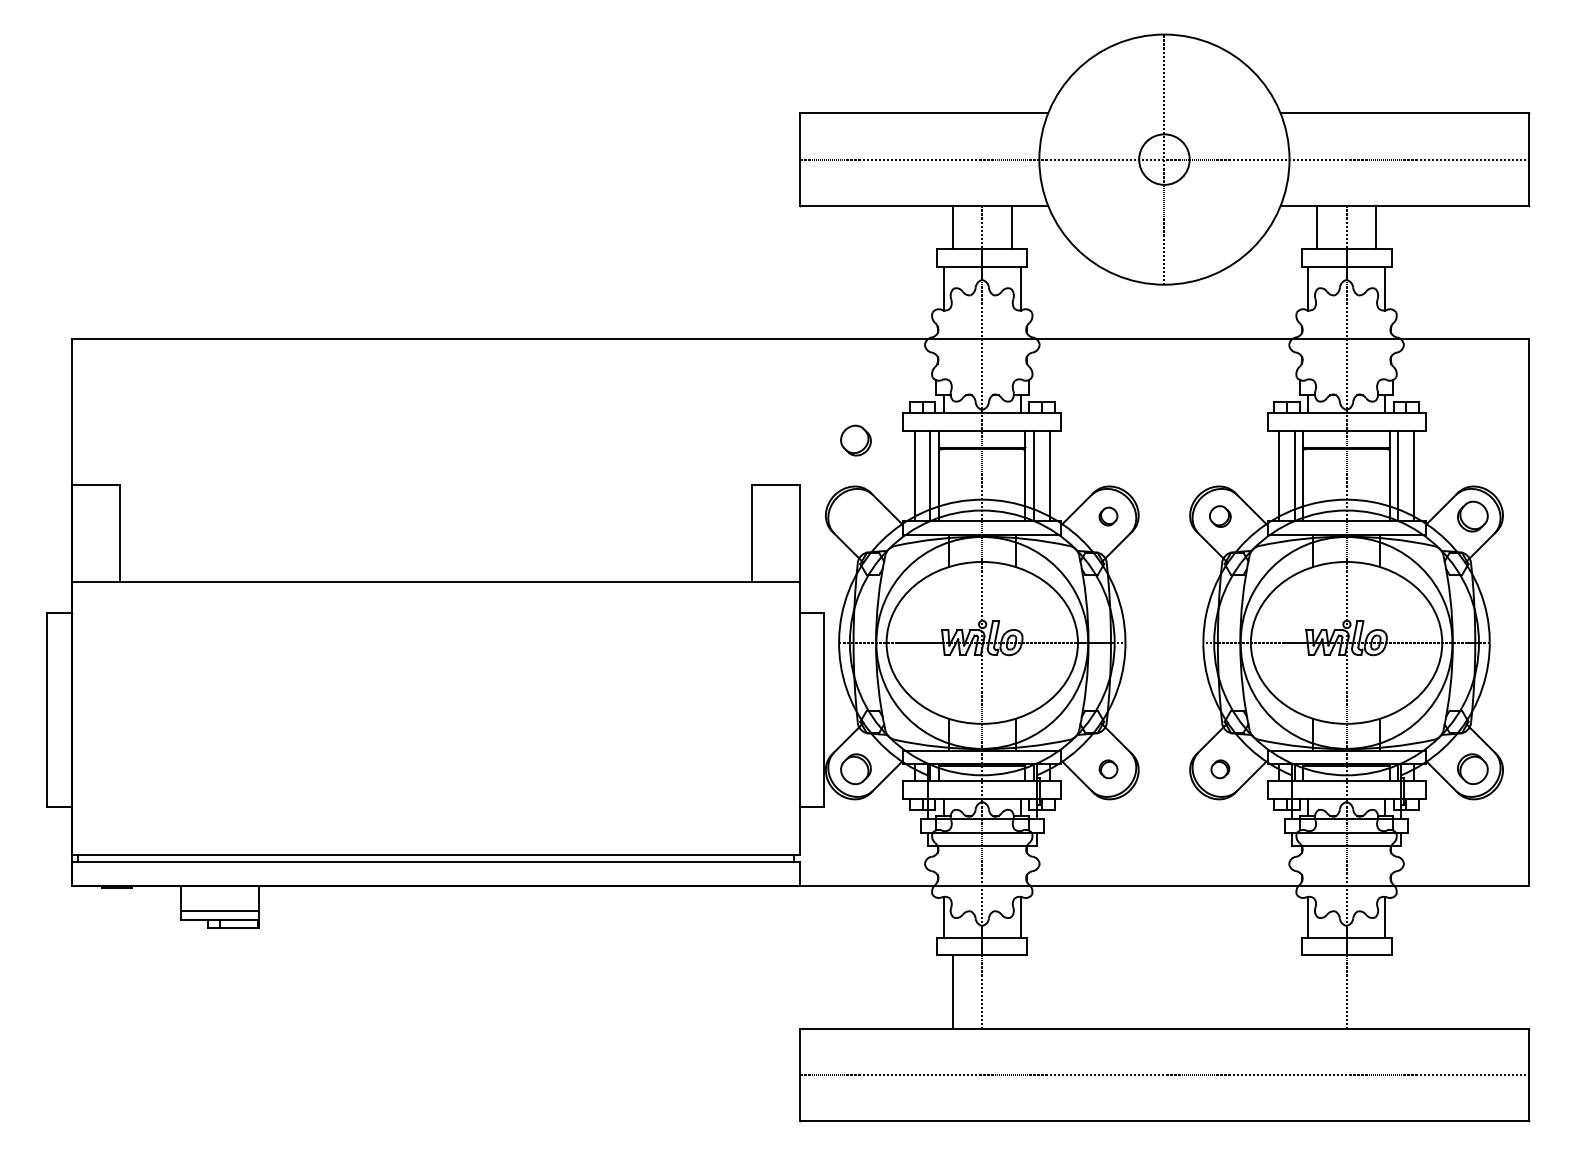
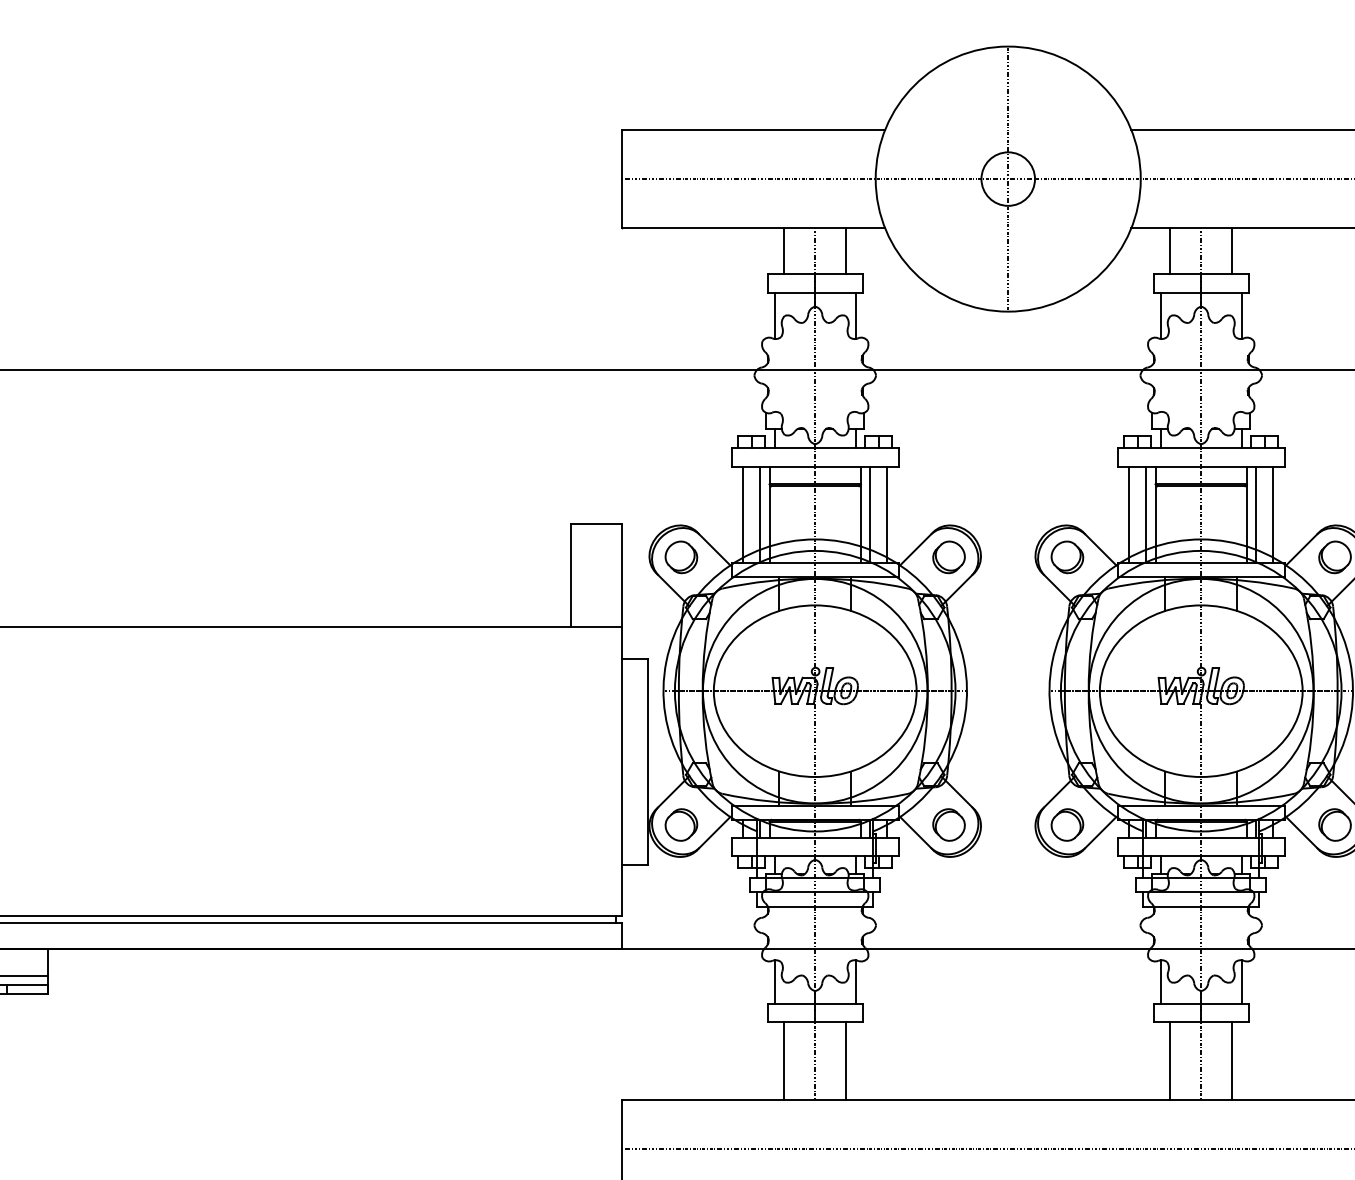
part: (855, 440) -> (680, 557), moved
part: (1108, 516) -> (948, 557), size x1.67
part: (1220, 516) -> (1067, 557), size x1.43
part: (1108, 769) -> (948, 825), size x1.67
part: (1220, 769) -> (1067, 825), size x1.67
line: (1011, 991) -> (846, 1060), added
line: (1317, 991) -> (1170, 1060), added
line: (1375, 991) -> (1231, 1060), added

